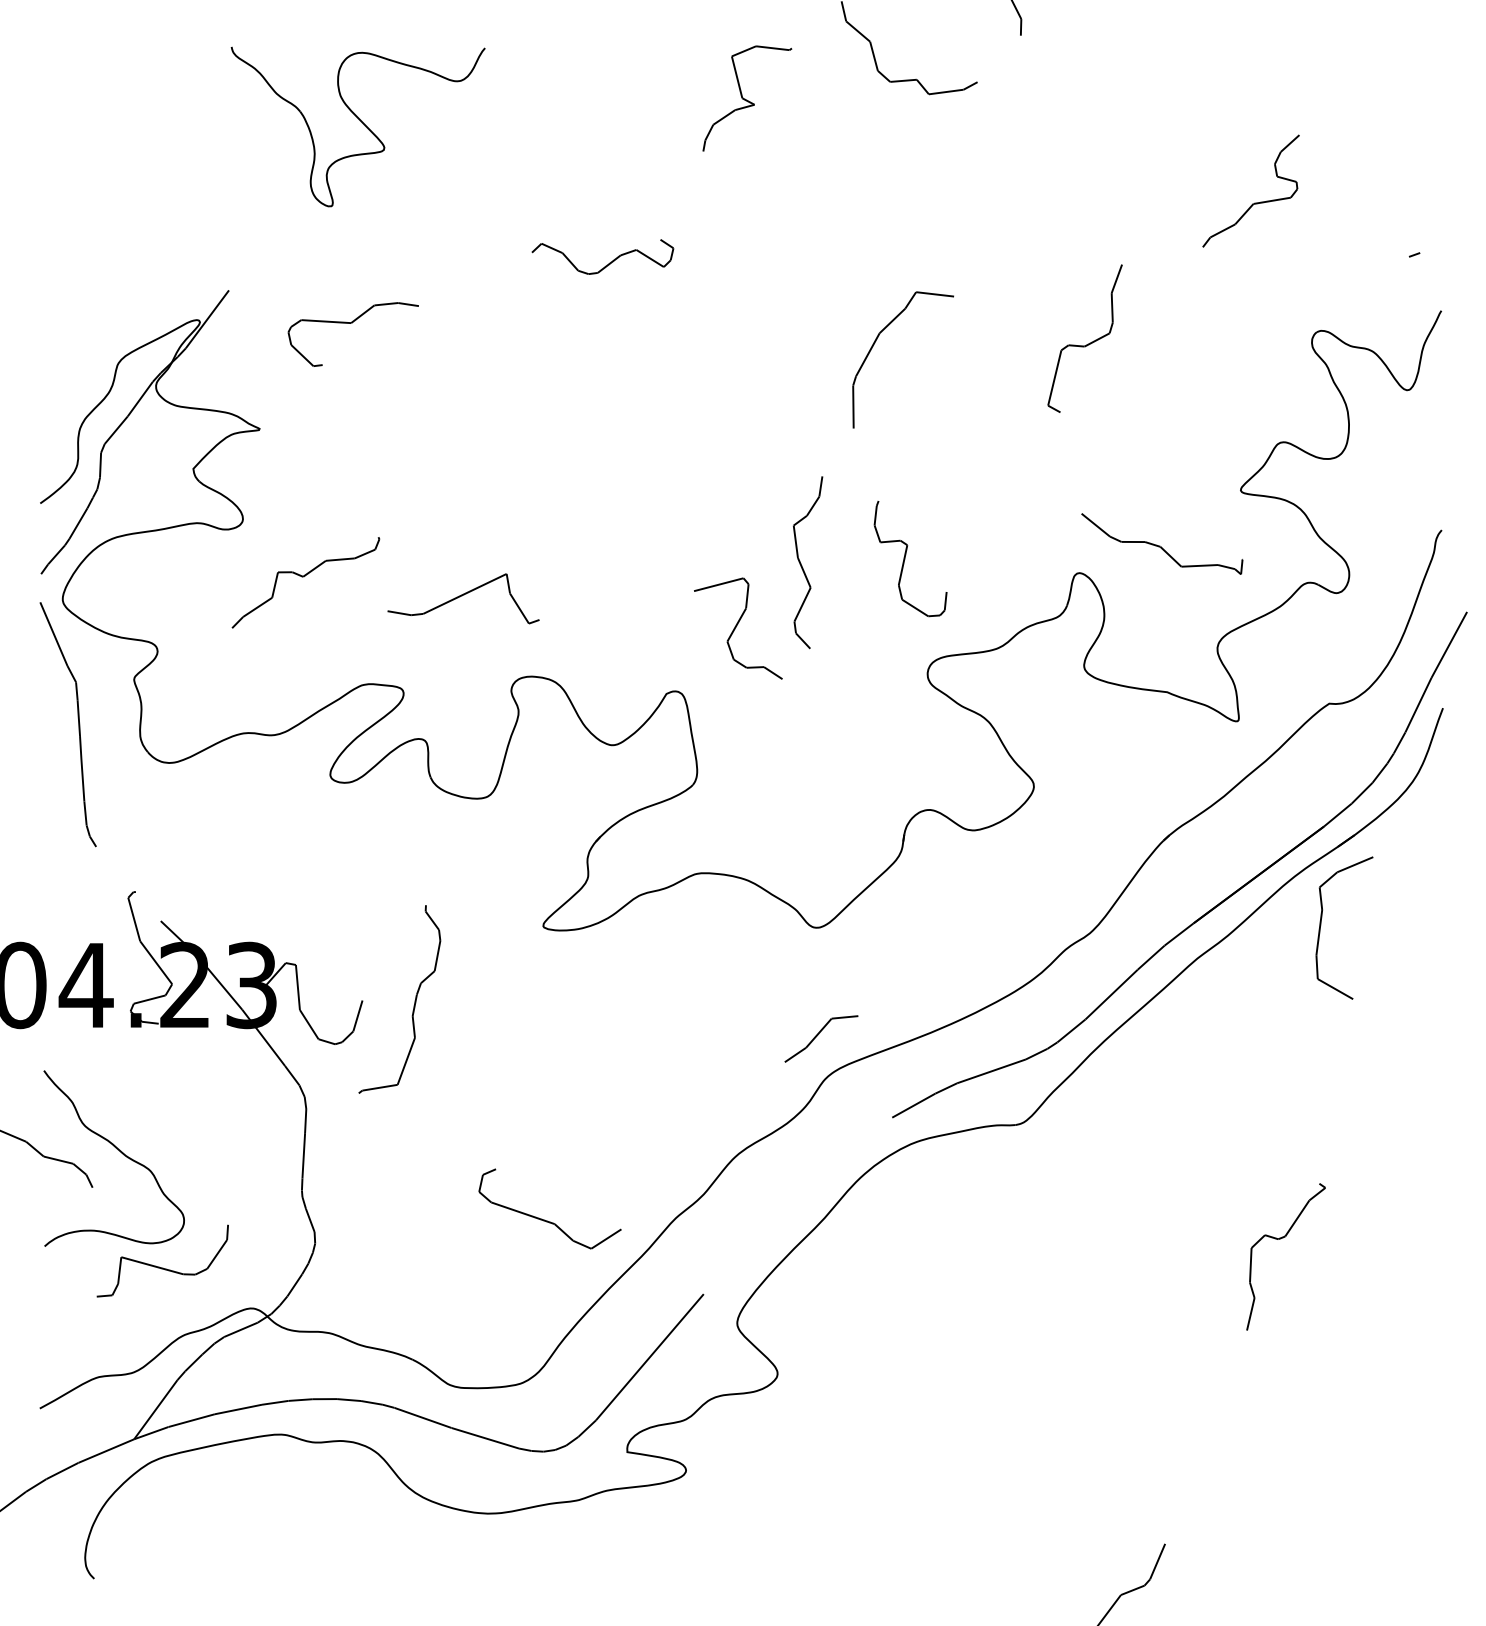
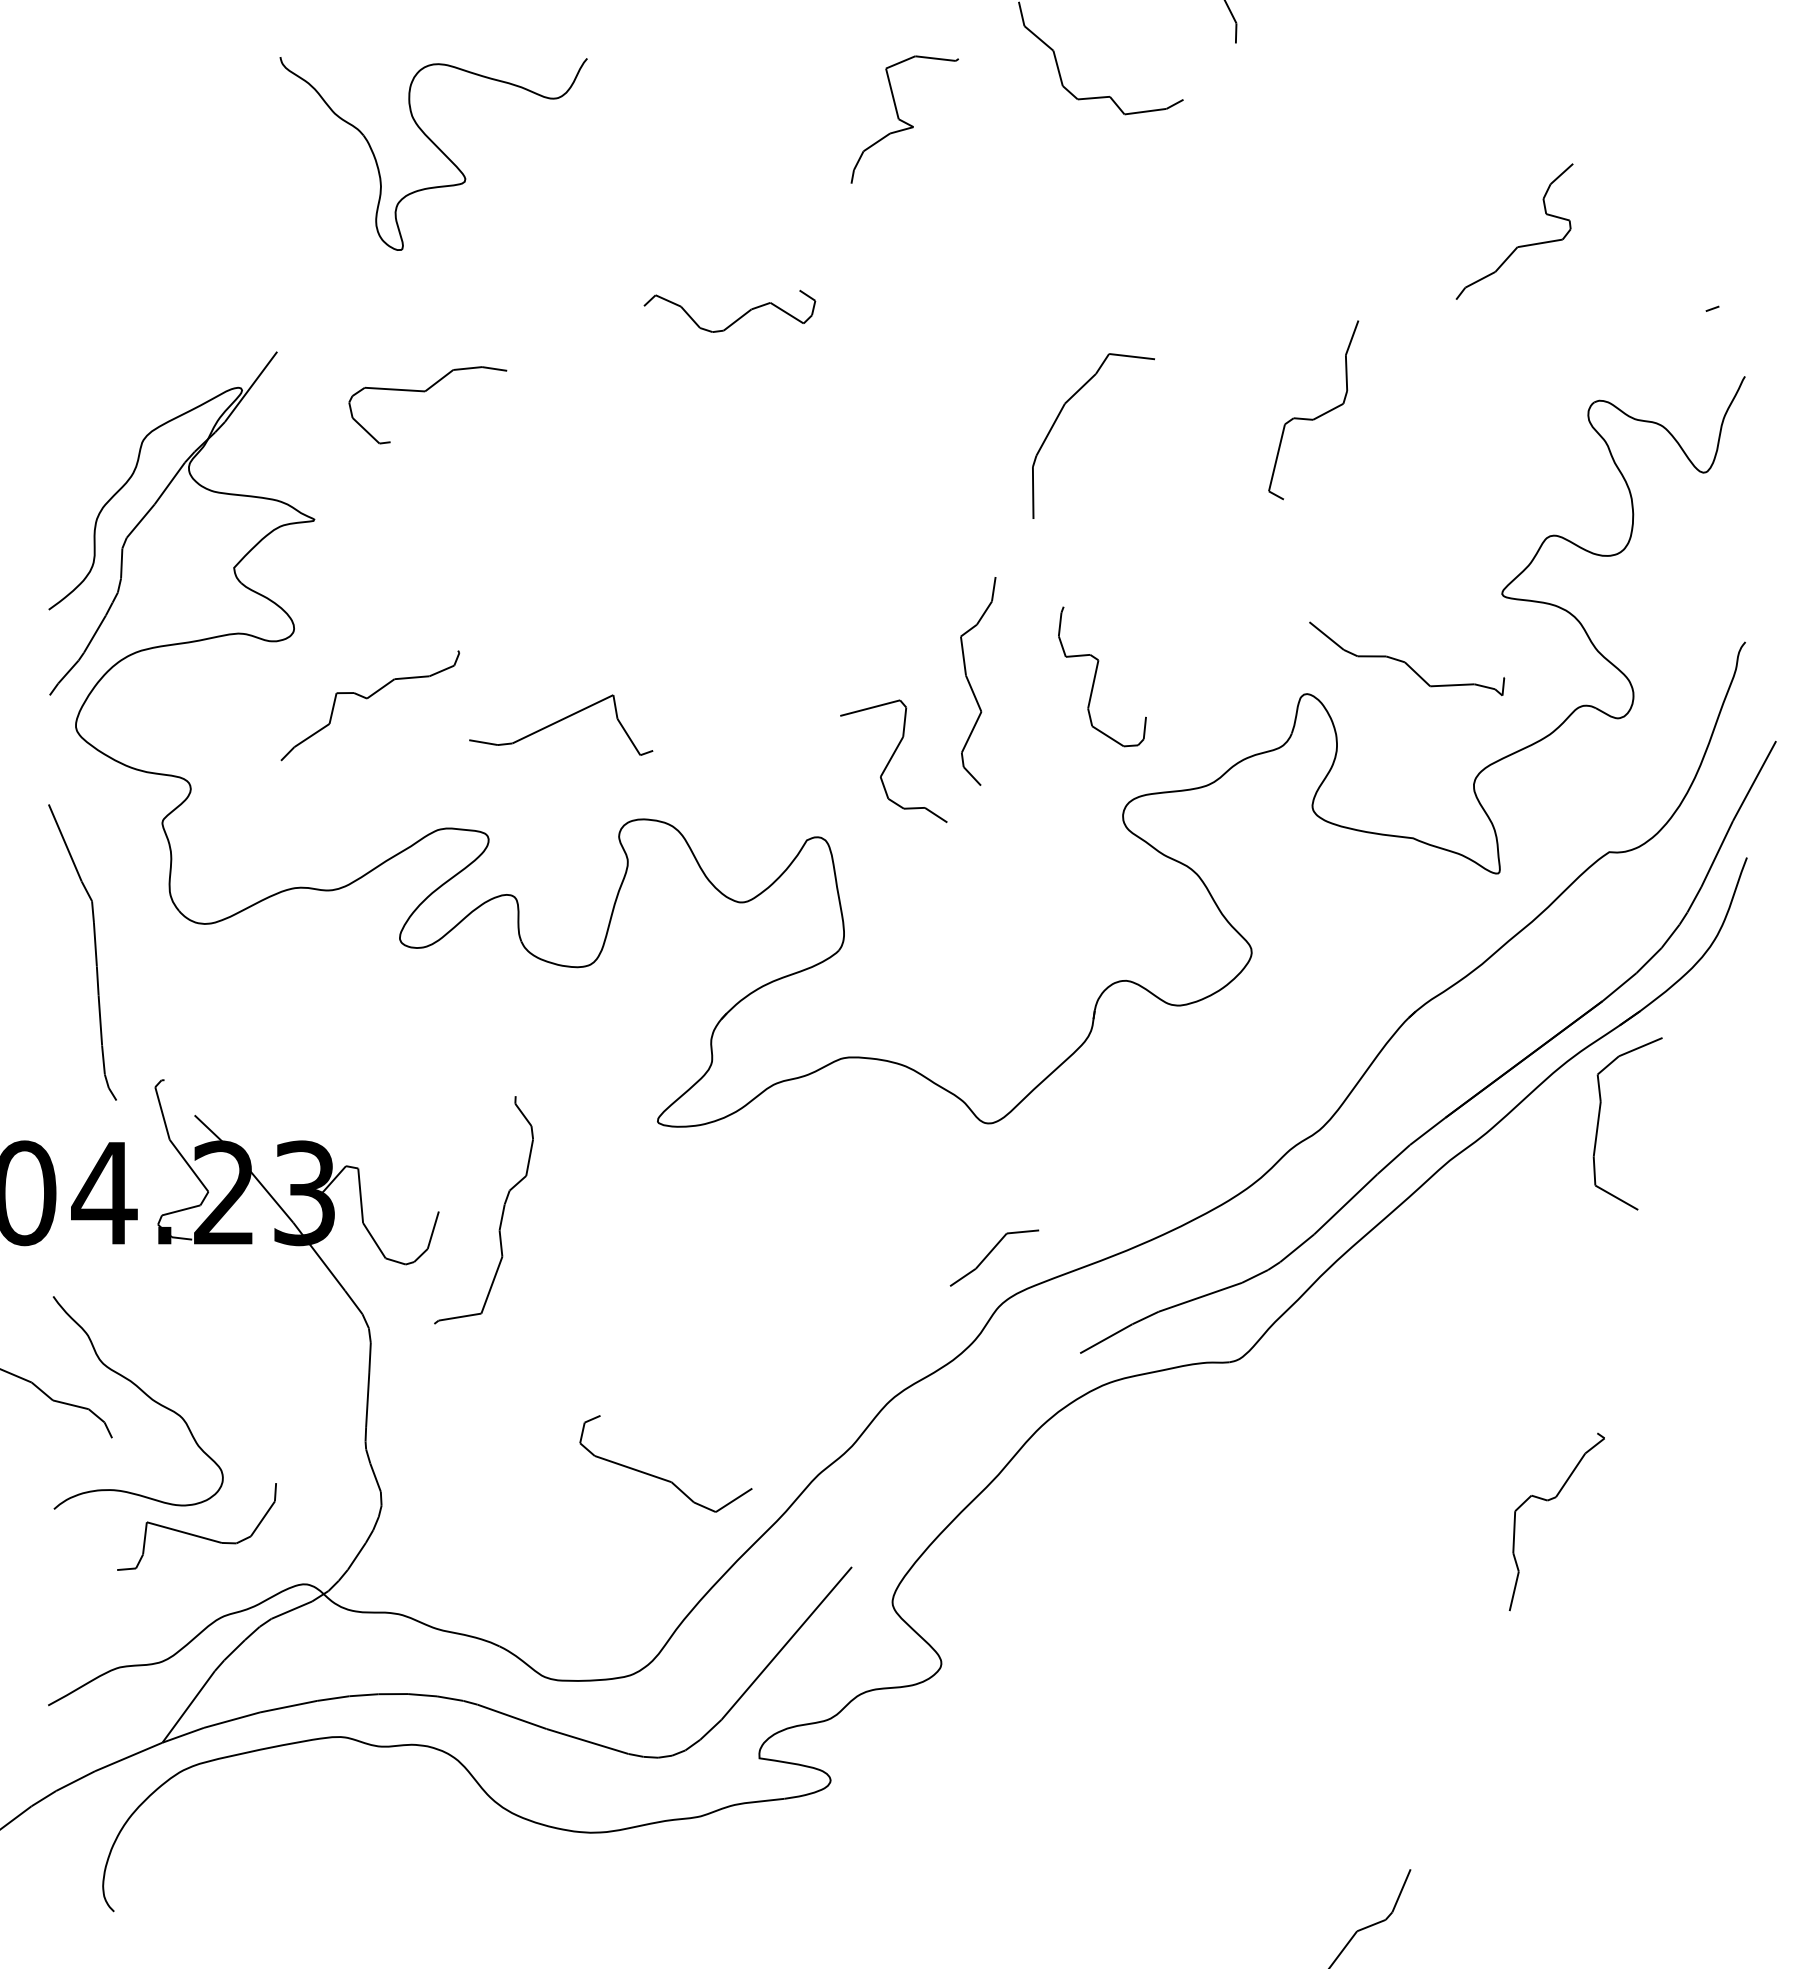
curve: (78, 722) -> (94, 950), moved

